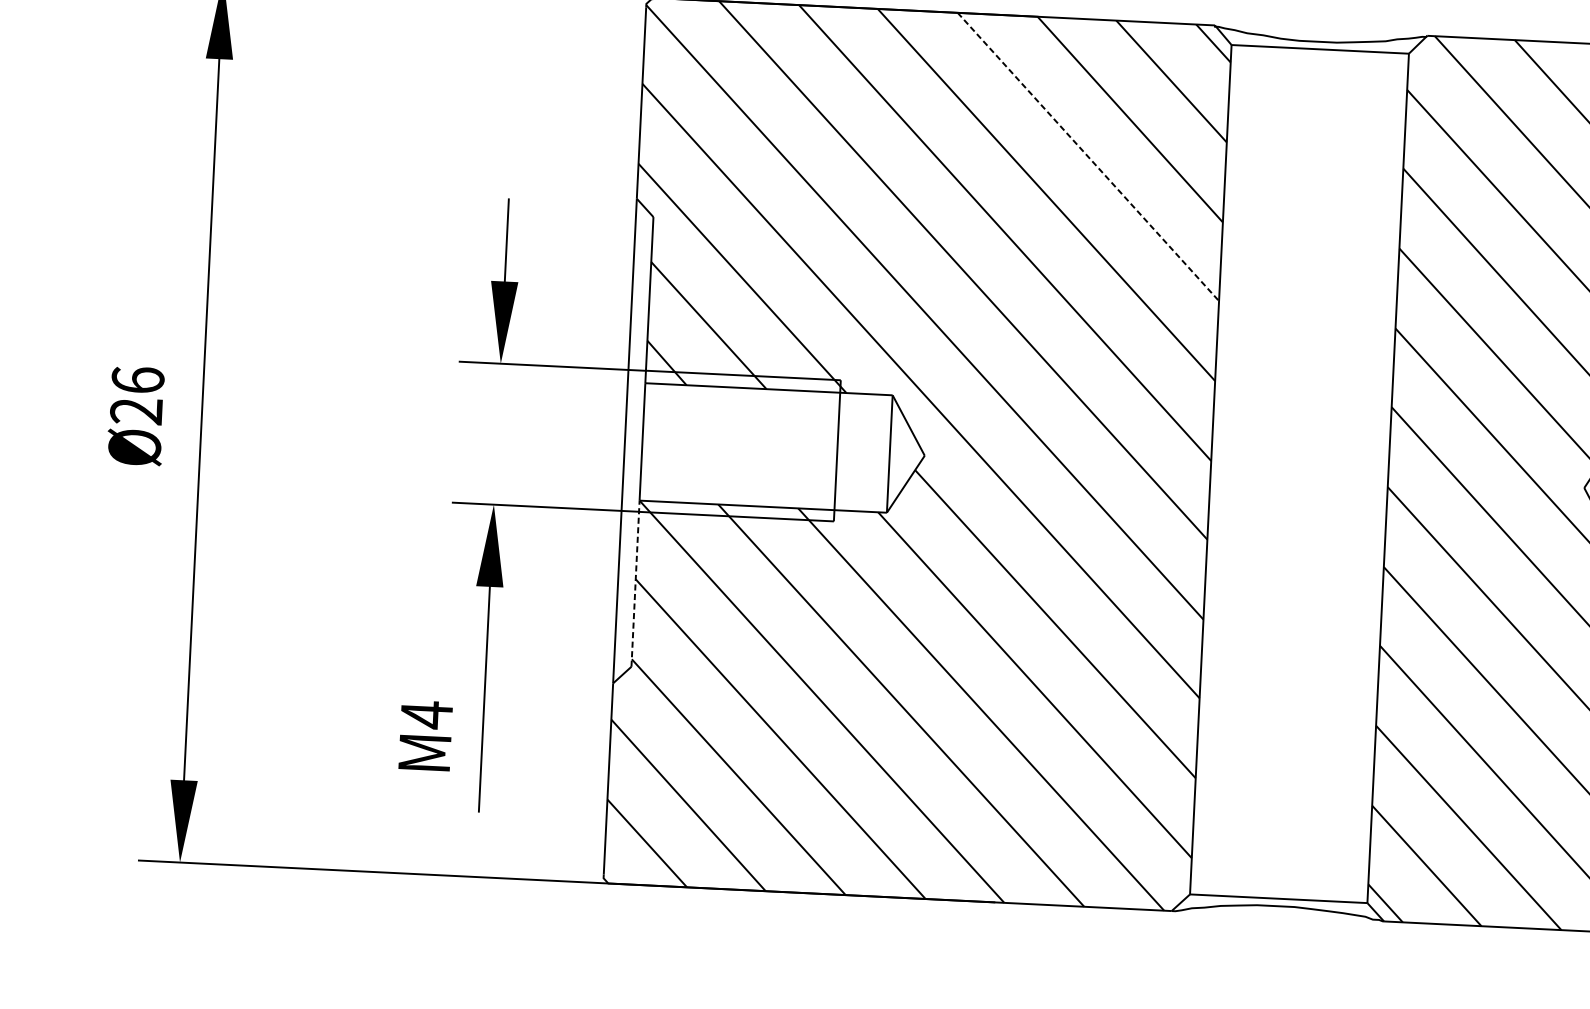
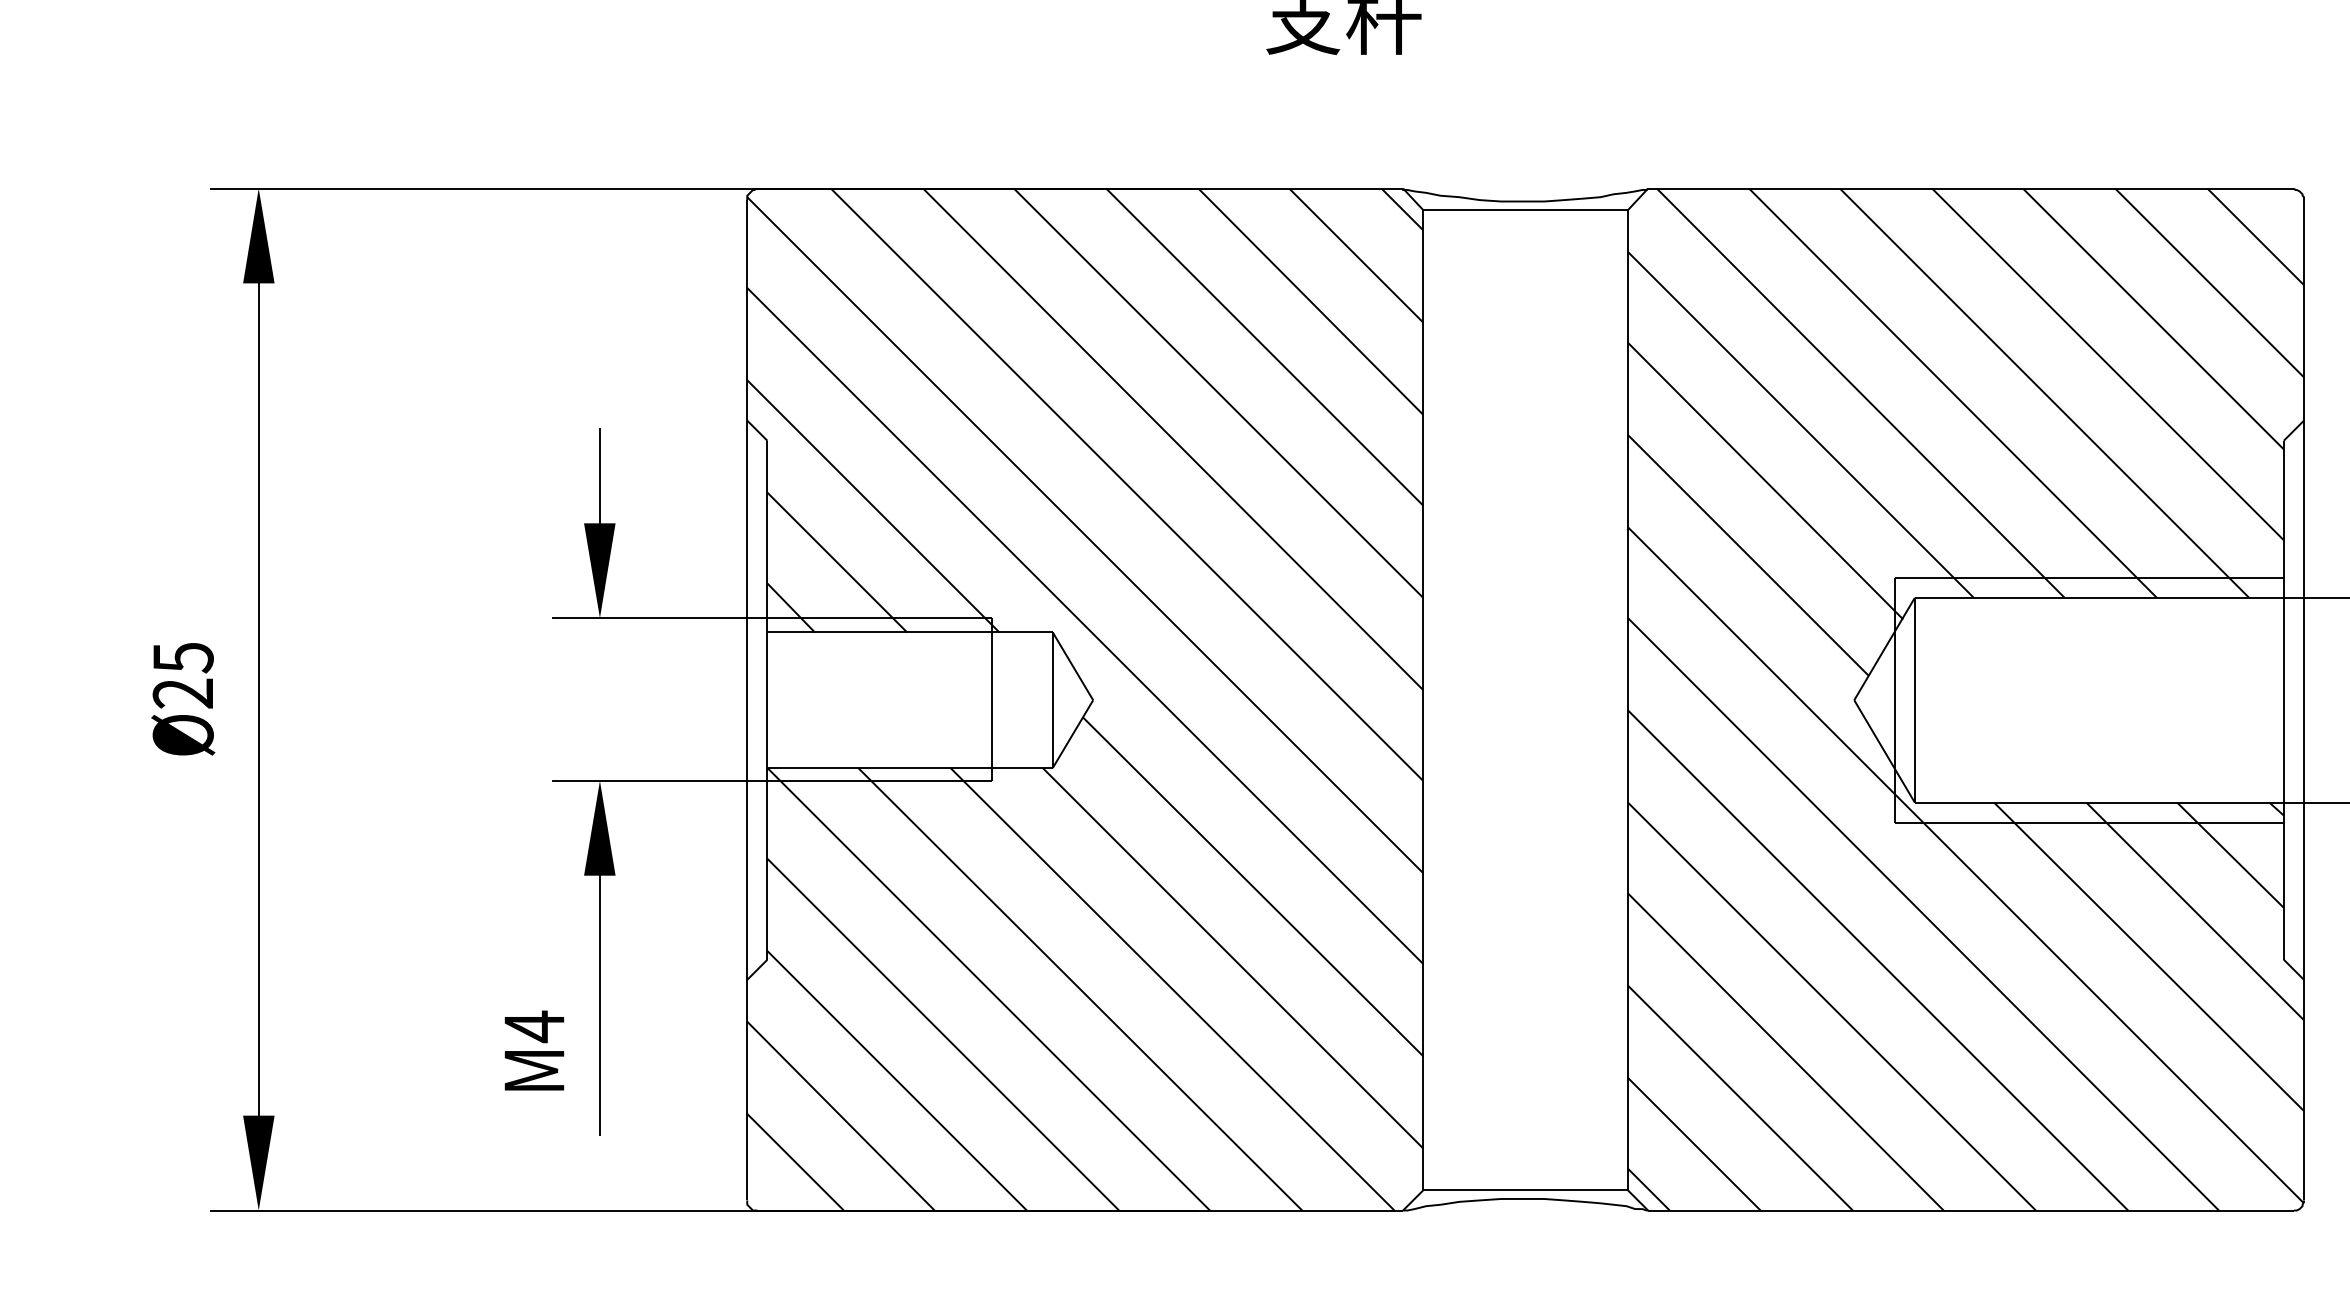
line: (1089, 157) -> (1265, 347), dashed -> solid
text: (137, 380) -> (182, 657), Ø26 -> Ø25
line: (635, 583) -> (767, 863), dashed -> solid

